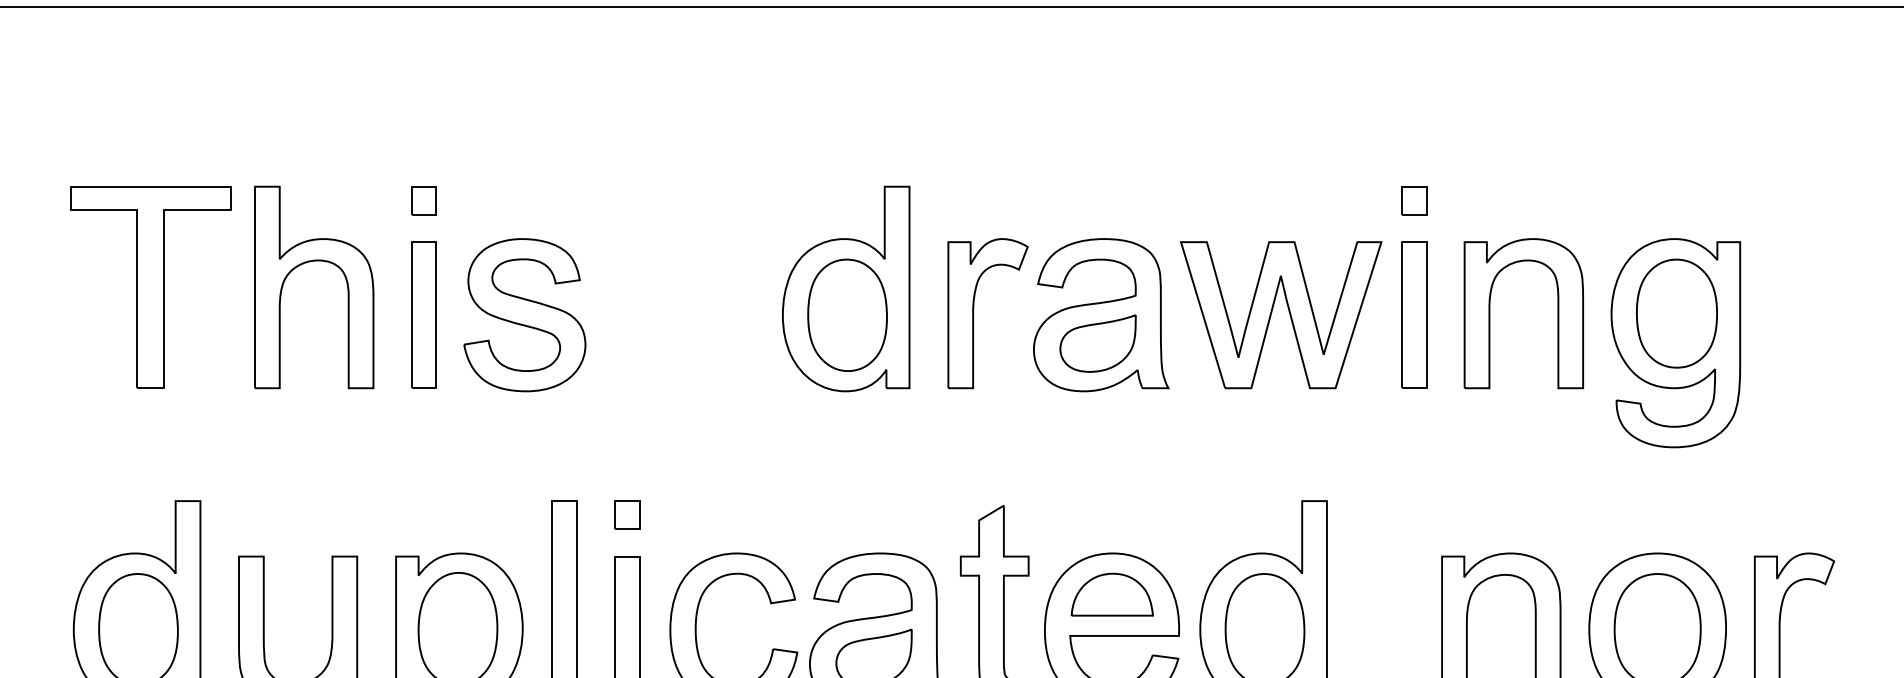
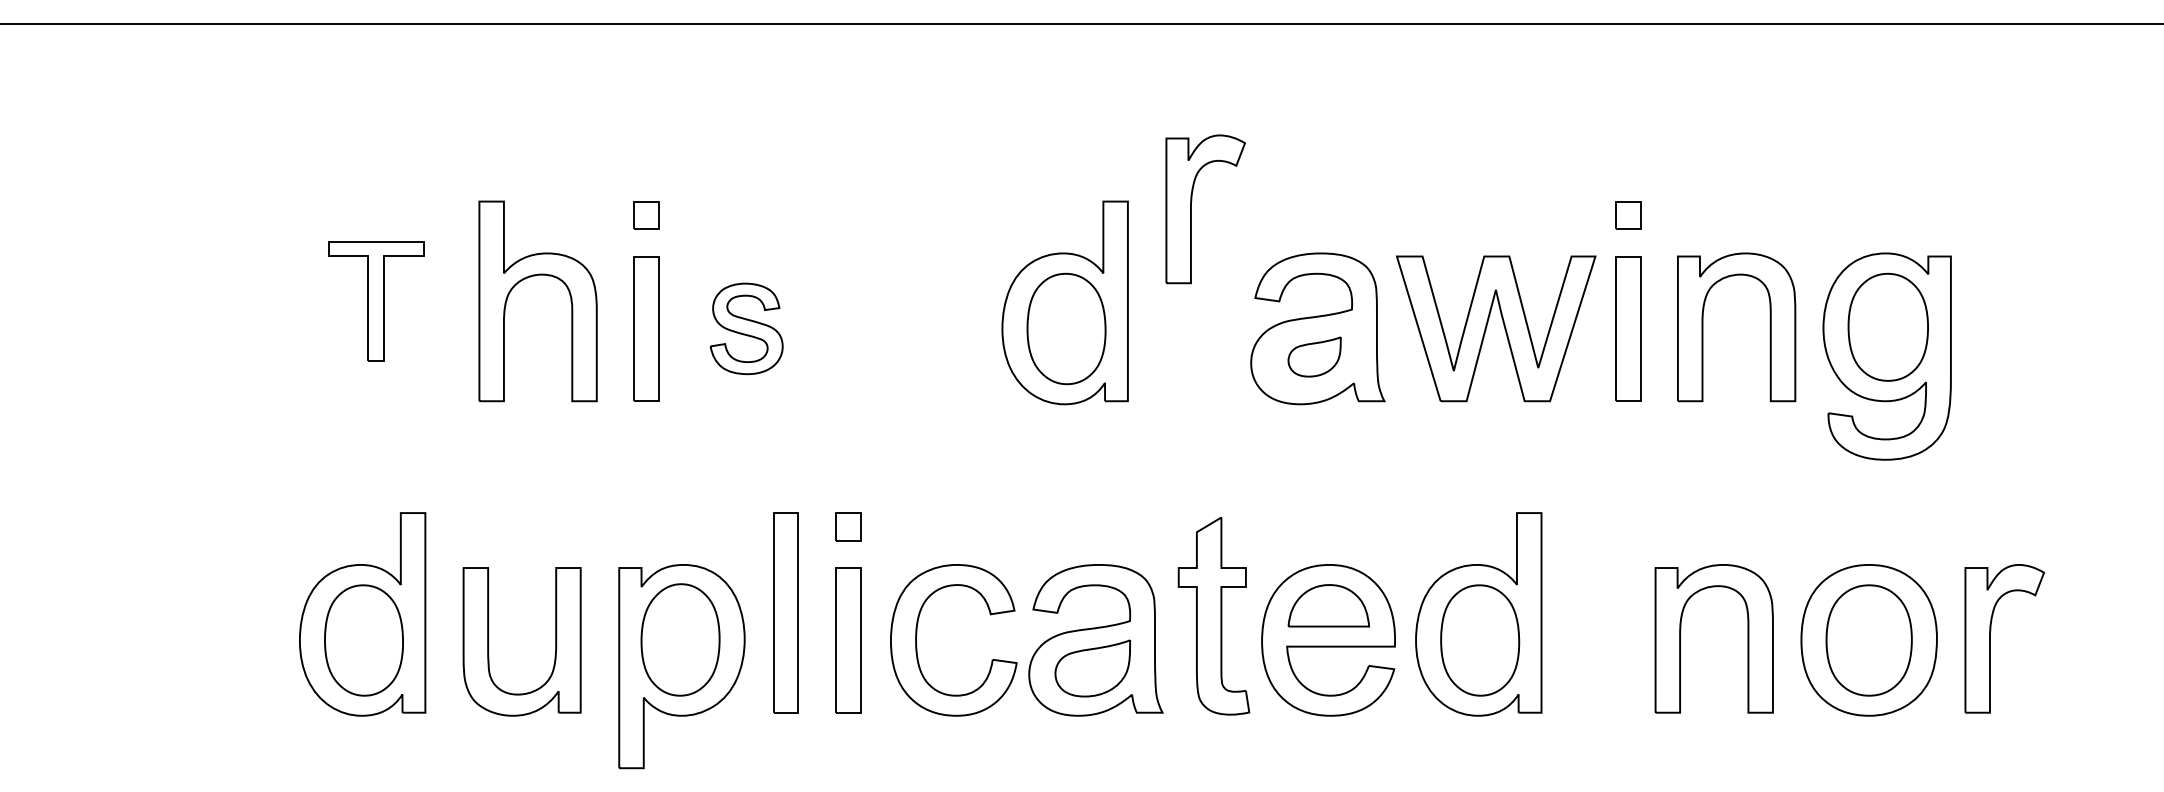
part: (150, 287) -> (375, 301), size x0.6
part: (973, 313) -> (1191, 209), moved
part: (524, 314) -> (746, 328), size x0.6
part: (1097, 343) -> (1314, 356), size x0.7

